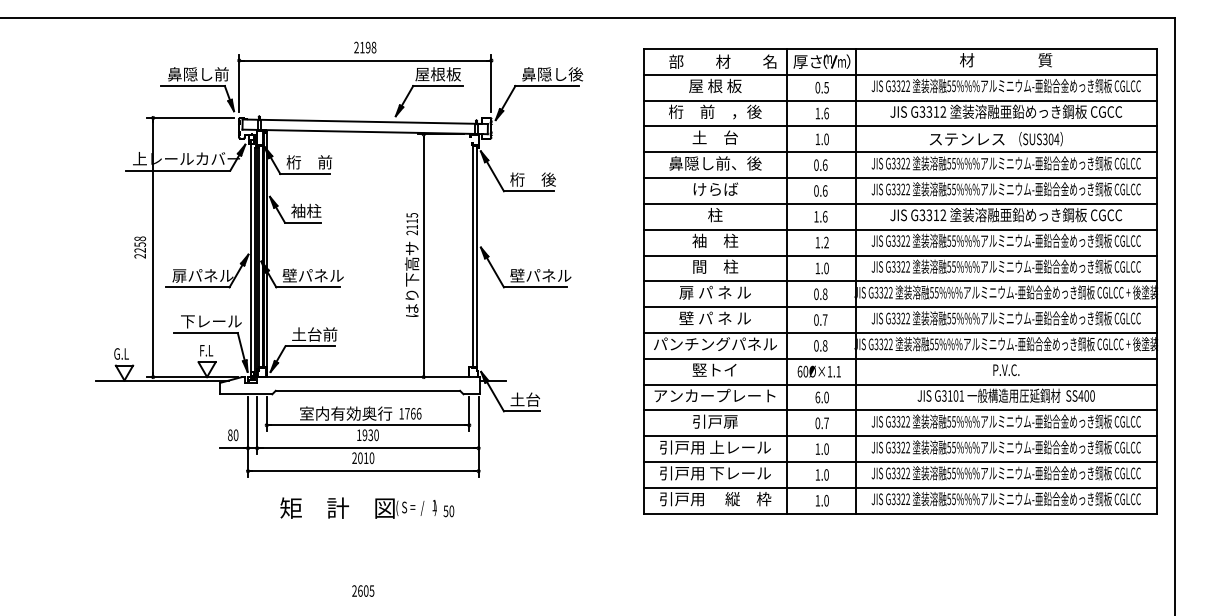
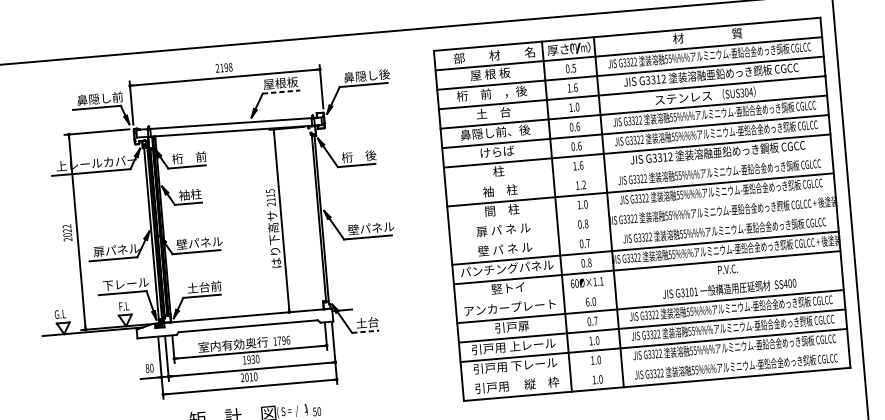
line: (438, 86) -> (281, 92), solid -> dashed
line: (899, 229) -> (638, 170), removed
text: (140, 244) -> (67, 230), 2258 -> 2022
line: (899, 281) -> (641, 209), removed
line: (899, 307) -> (643, 229), removed
line: (899, 384) -> (648, 287), removed
line: (521, 411) -> (365, 331), solid -> dashed
text: (412, 413) -> (283, 340), 1766 -> 1796
line: (899, 487) -> (654, 364), removed

